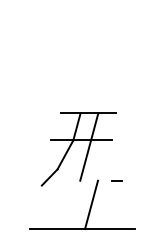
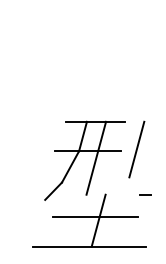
line: (126, 138) -> (136, 149), added
line: (116, 180) -> (144, 194), moved
line: (87, 201) -> (94, 217), added

